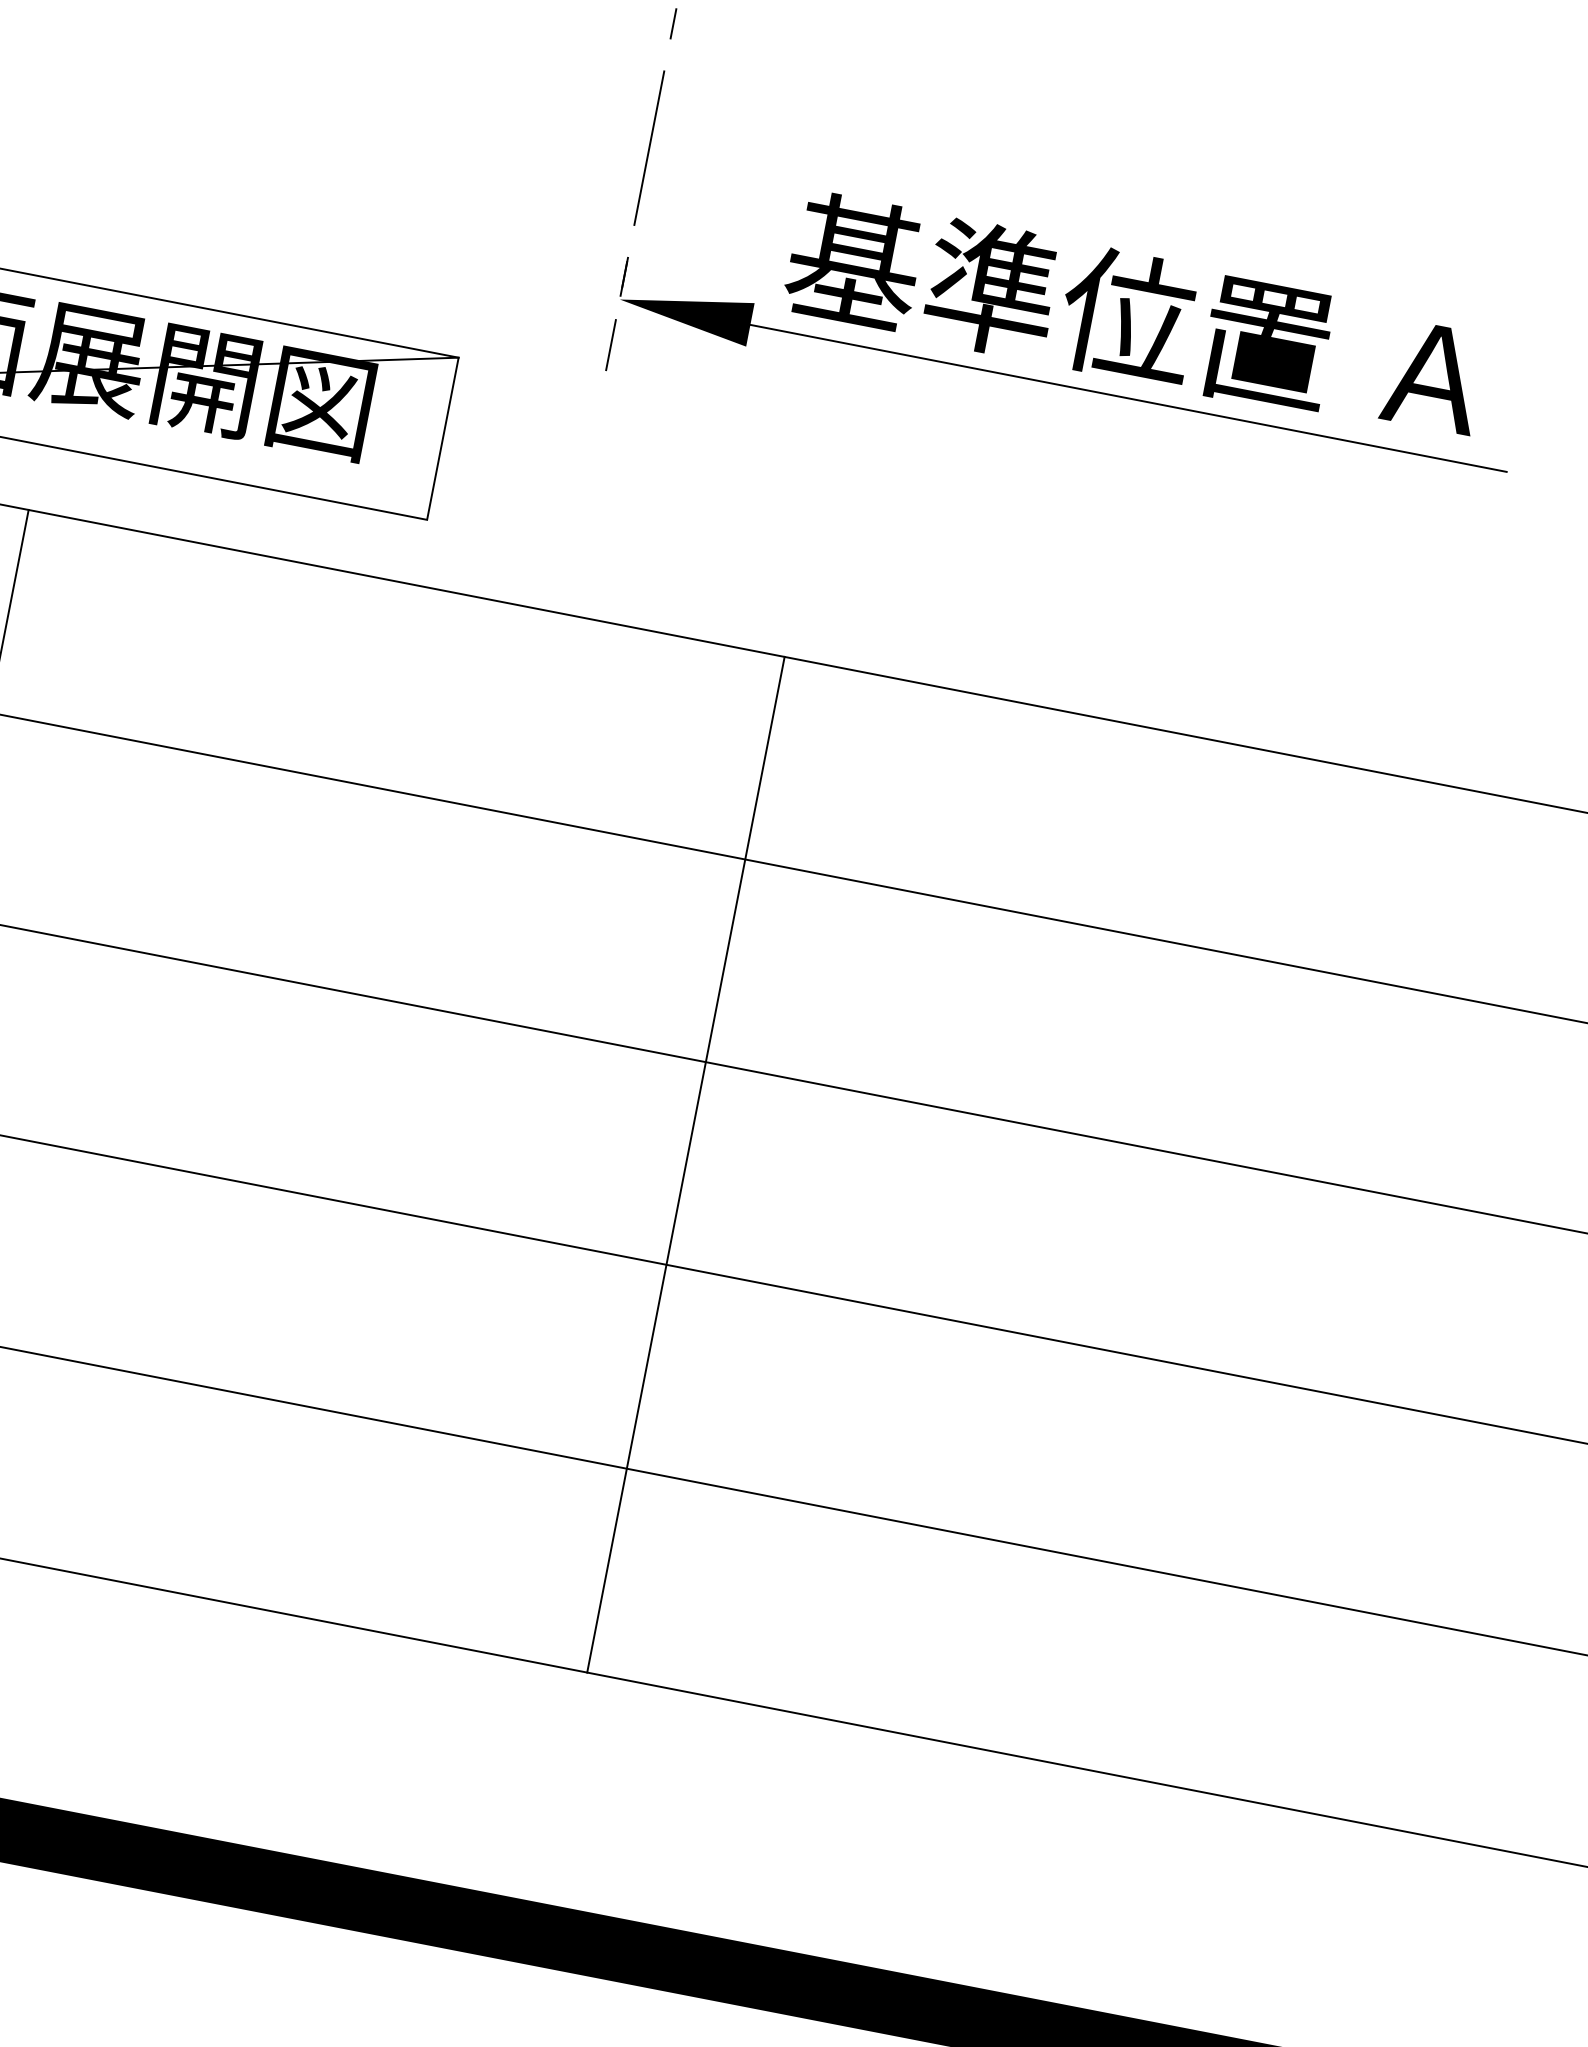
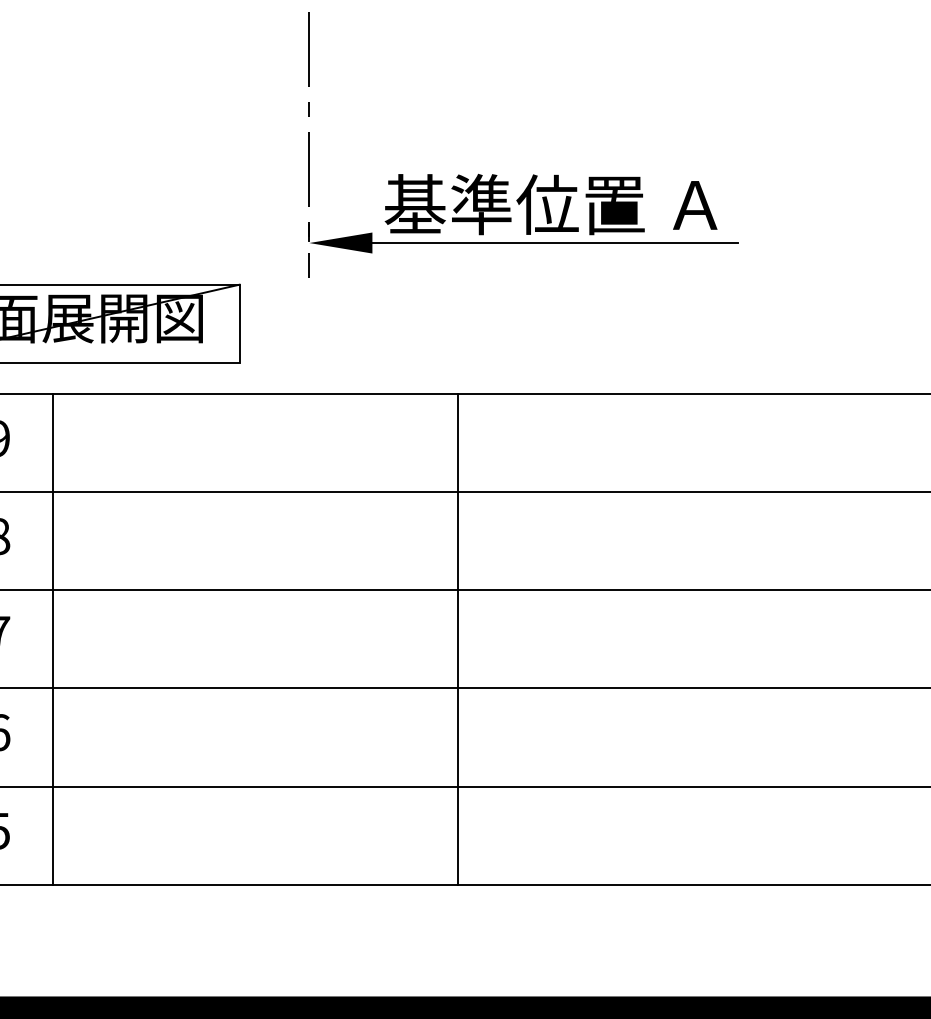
line: (686, 1164) -> (458, 639), moved

